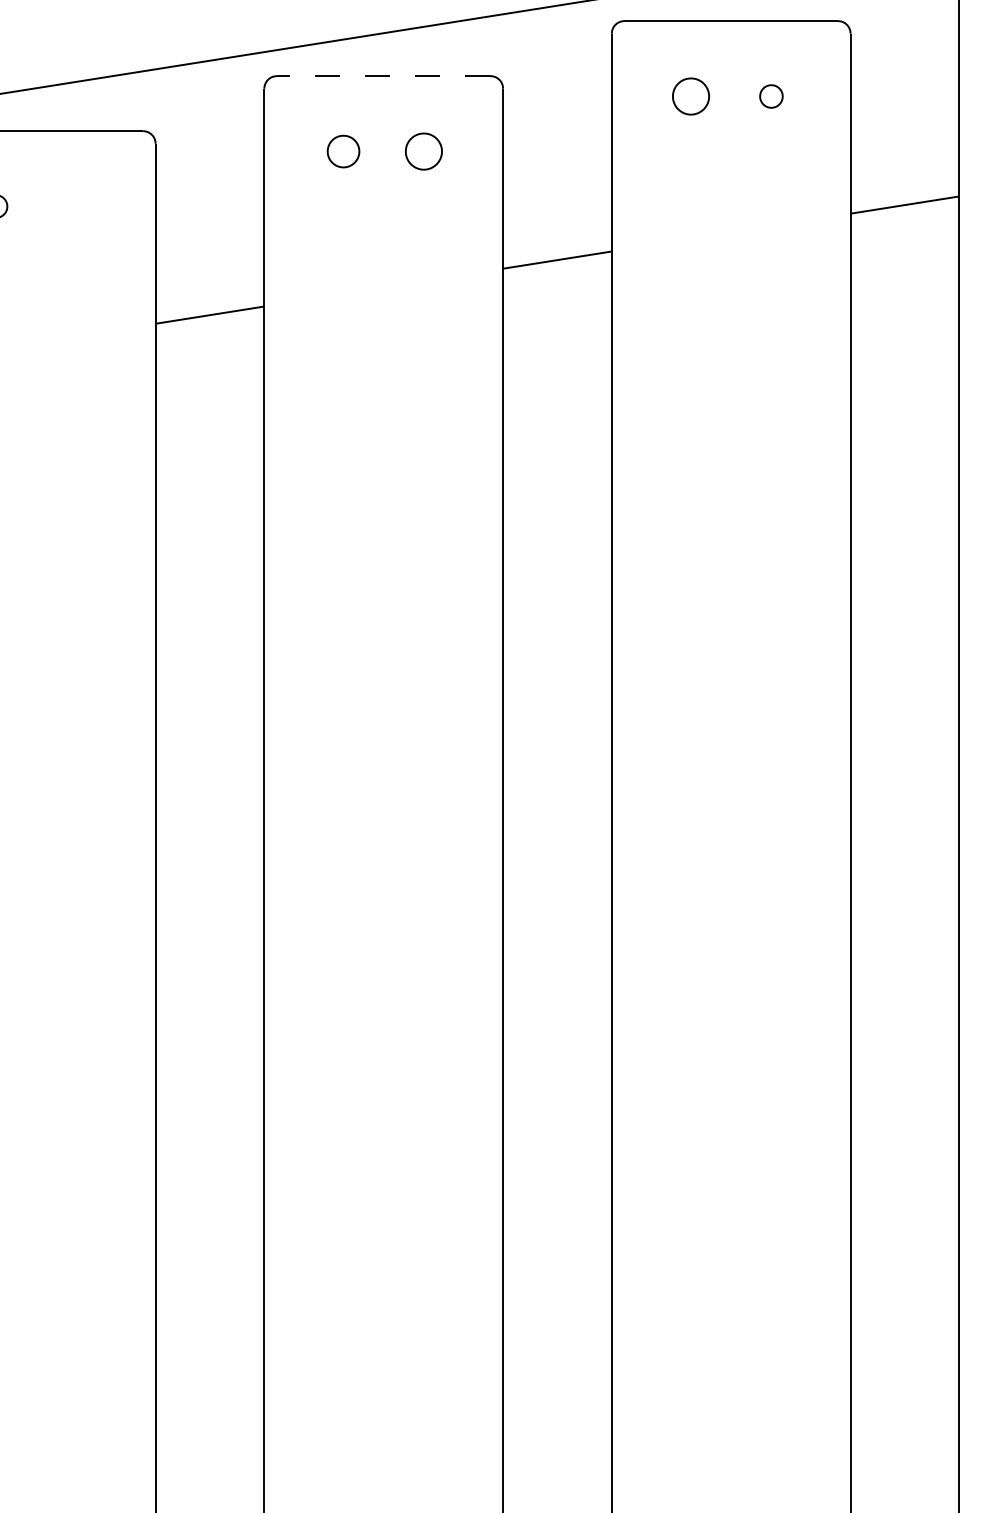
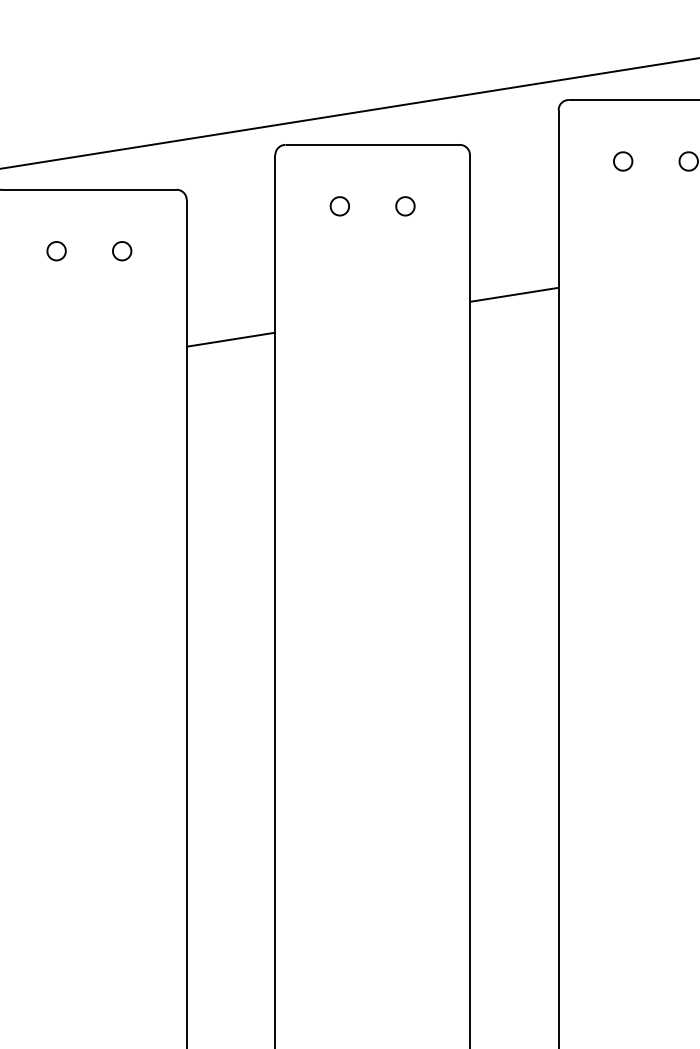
line: (383, 76) -> (372, 145), dashed -> solid
part: (690, 96) -> (622, 161), size x0.62
part: (343, 151) -> (339, 206), size x0.71
part: (423, 151) -> (405, 206), size x0.62
part: (76, 206) -> (122, 251), added

